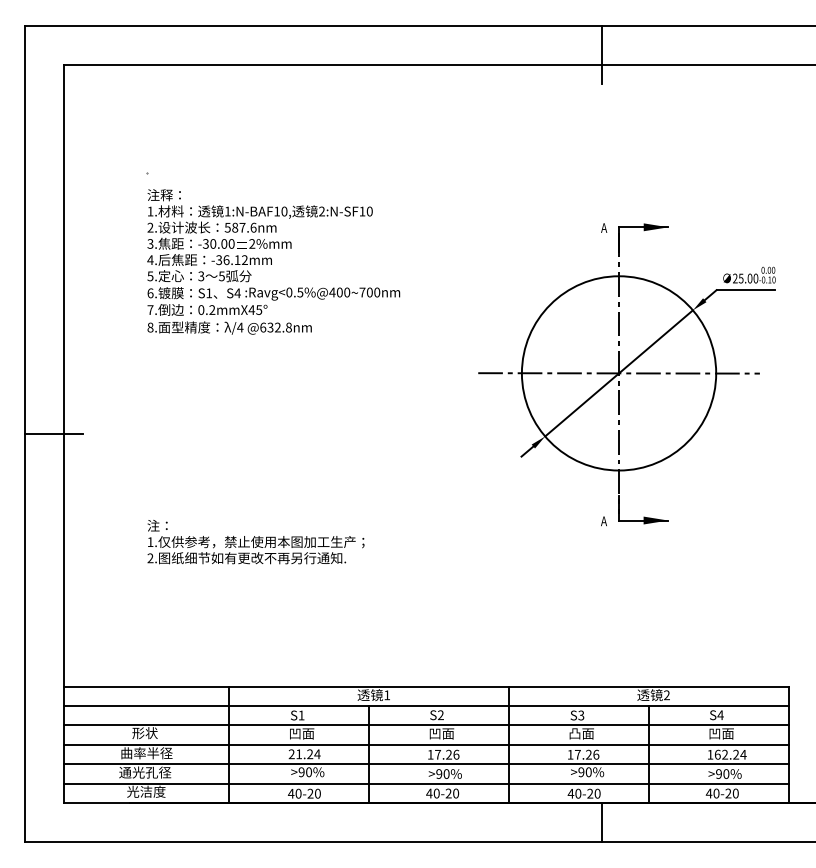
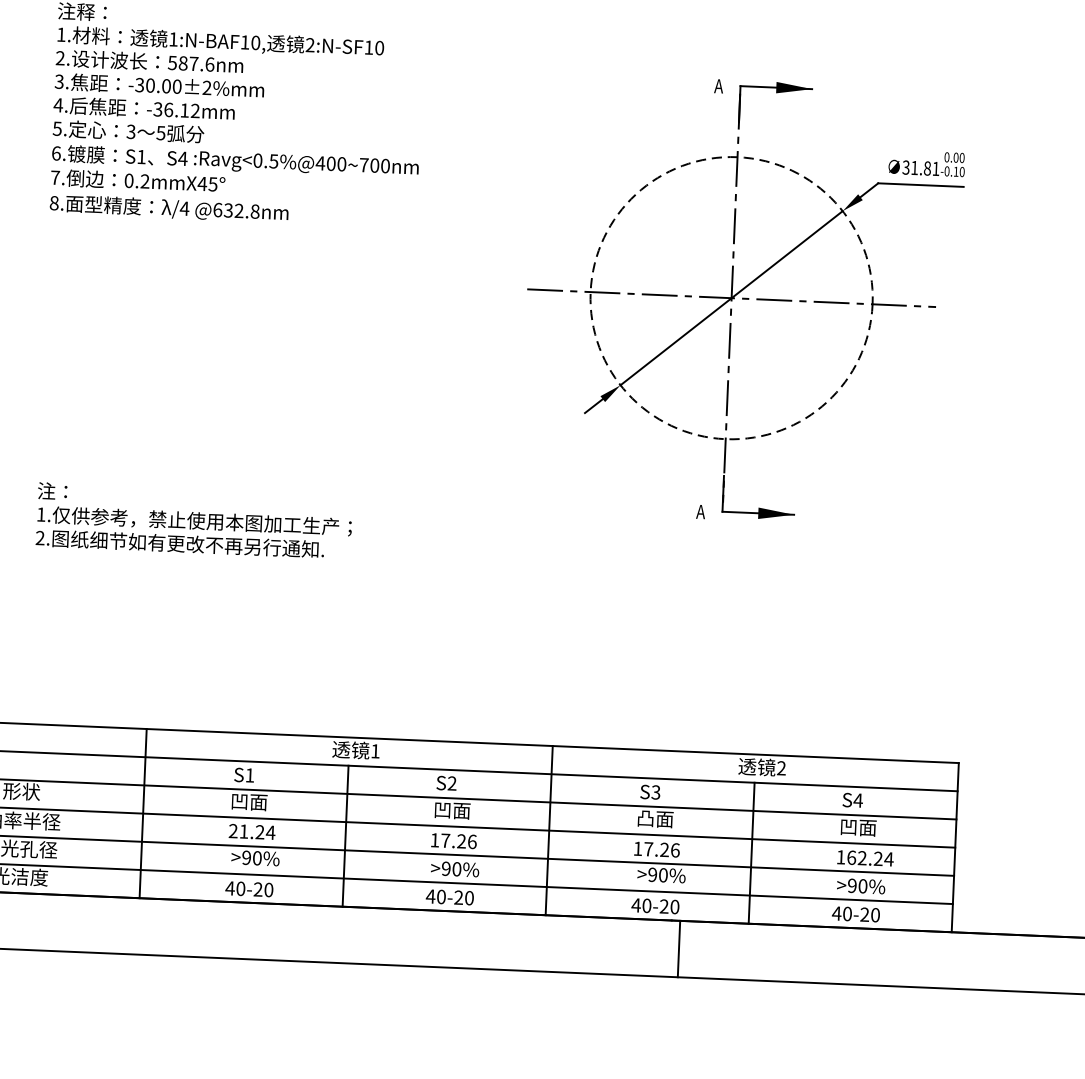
text: (745, 278) -> (920, 168), 25.00 -> 31.81
circle: (618, 373) -> (730, 298), solid -> dashed

